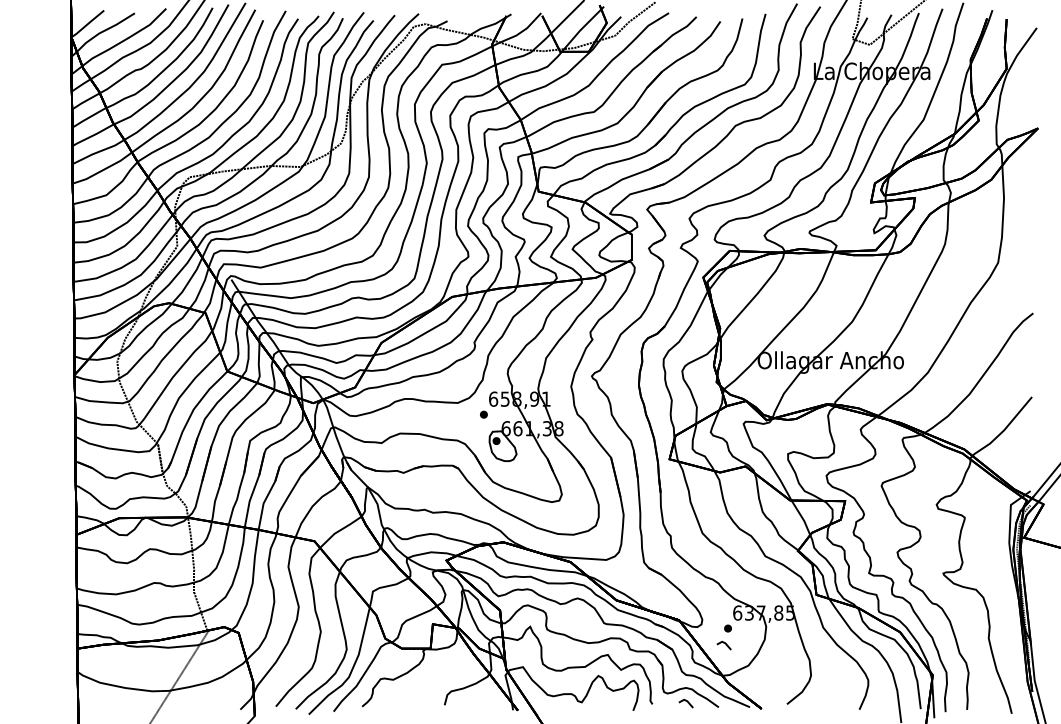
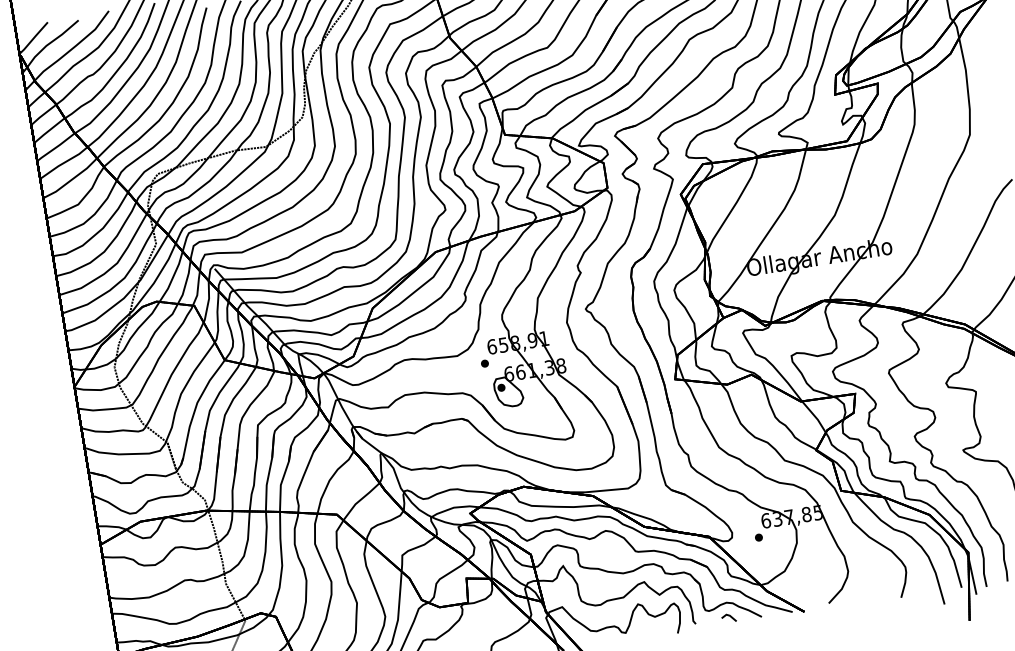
line: (723, 643) -> (756, 553), removed

